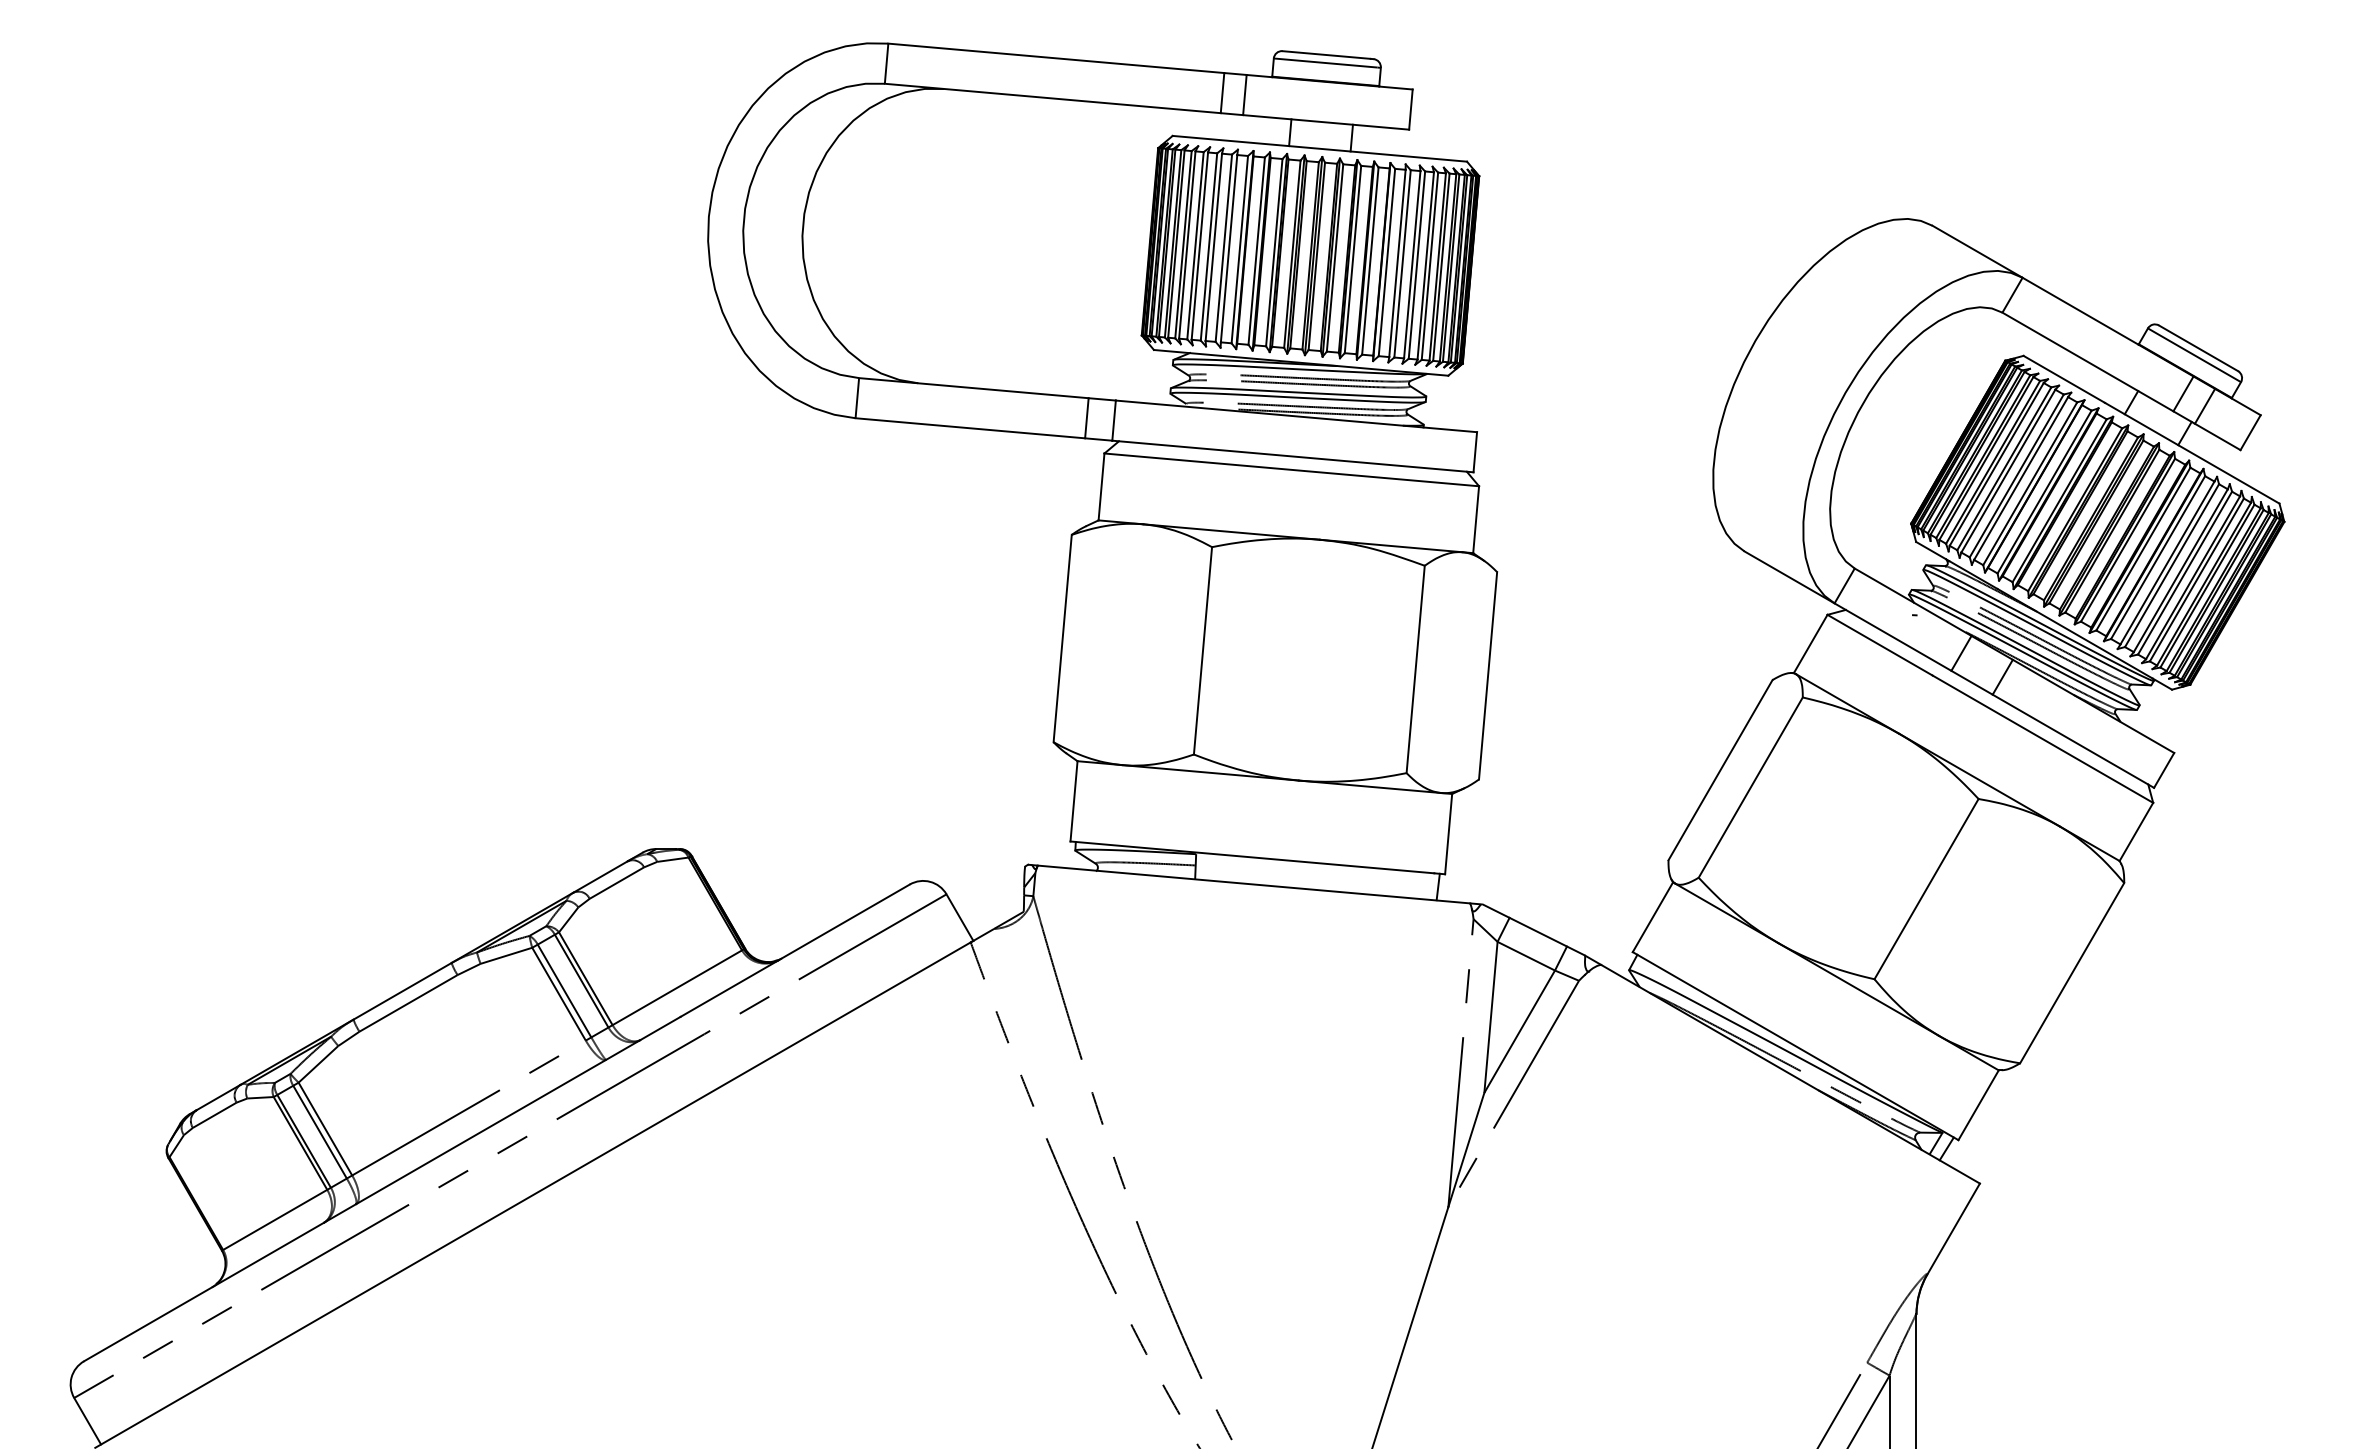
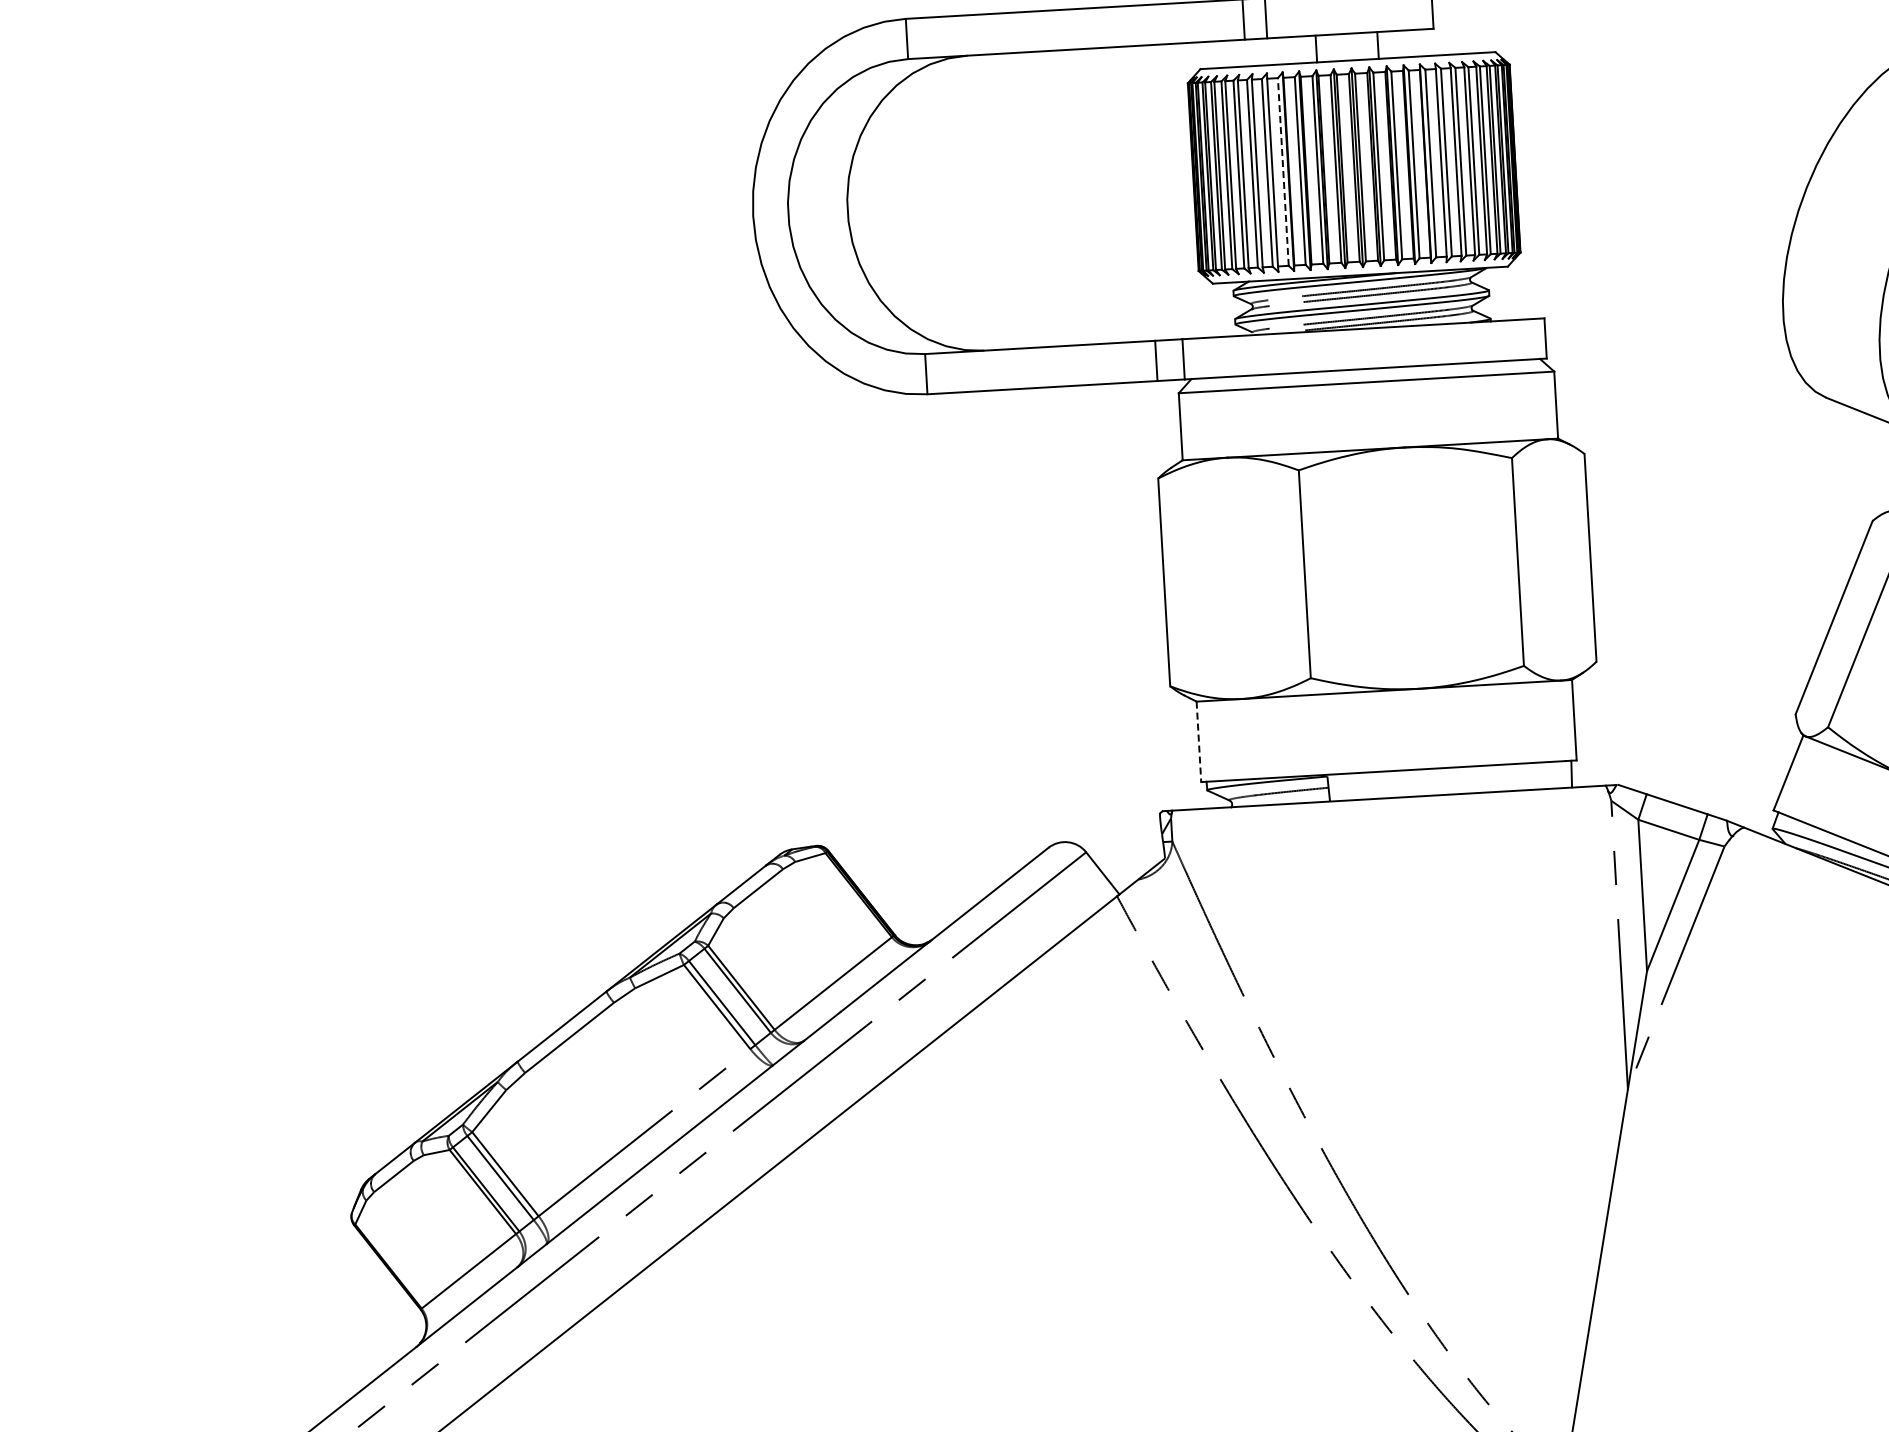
line: (1239, 249) -> (1283, 171), solid -> dashed
line: (1073, 801) -> (1198, 742), solid -> dashed

